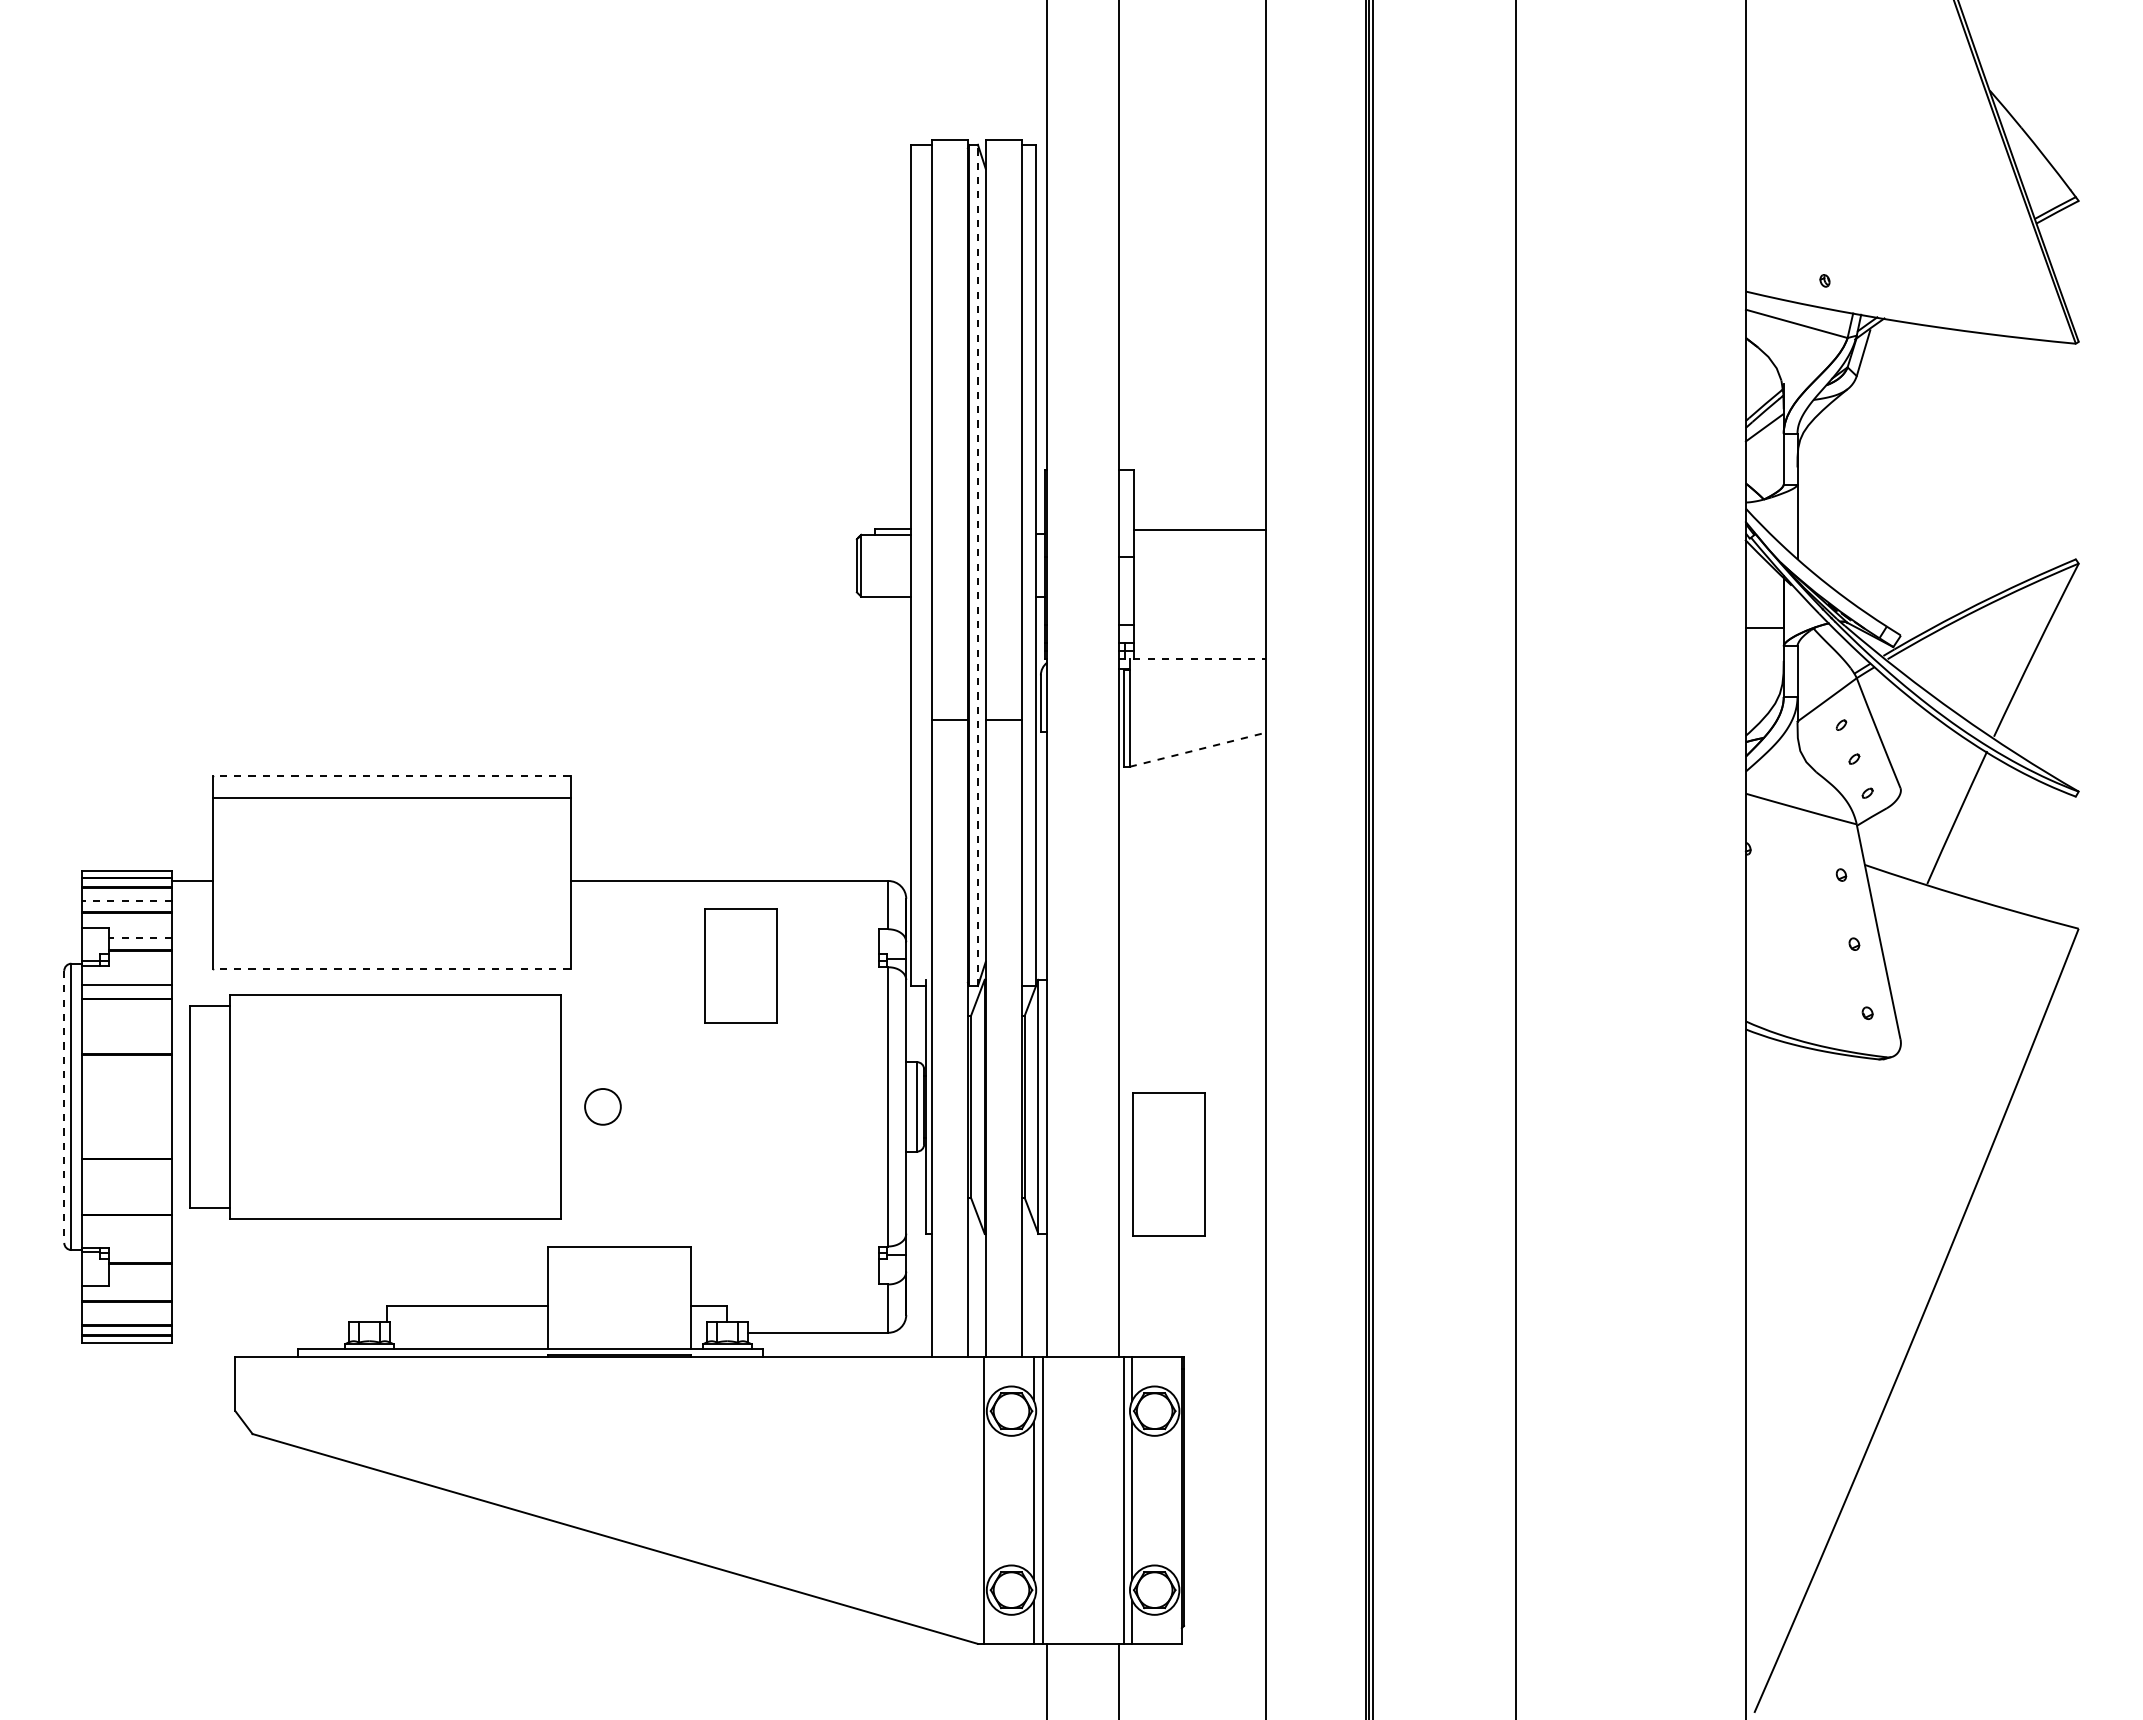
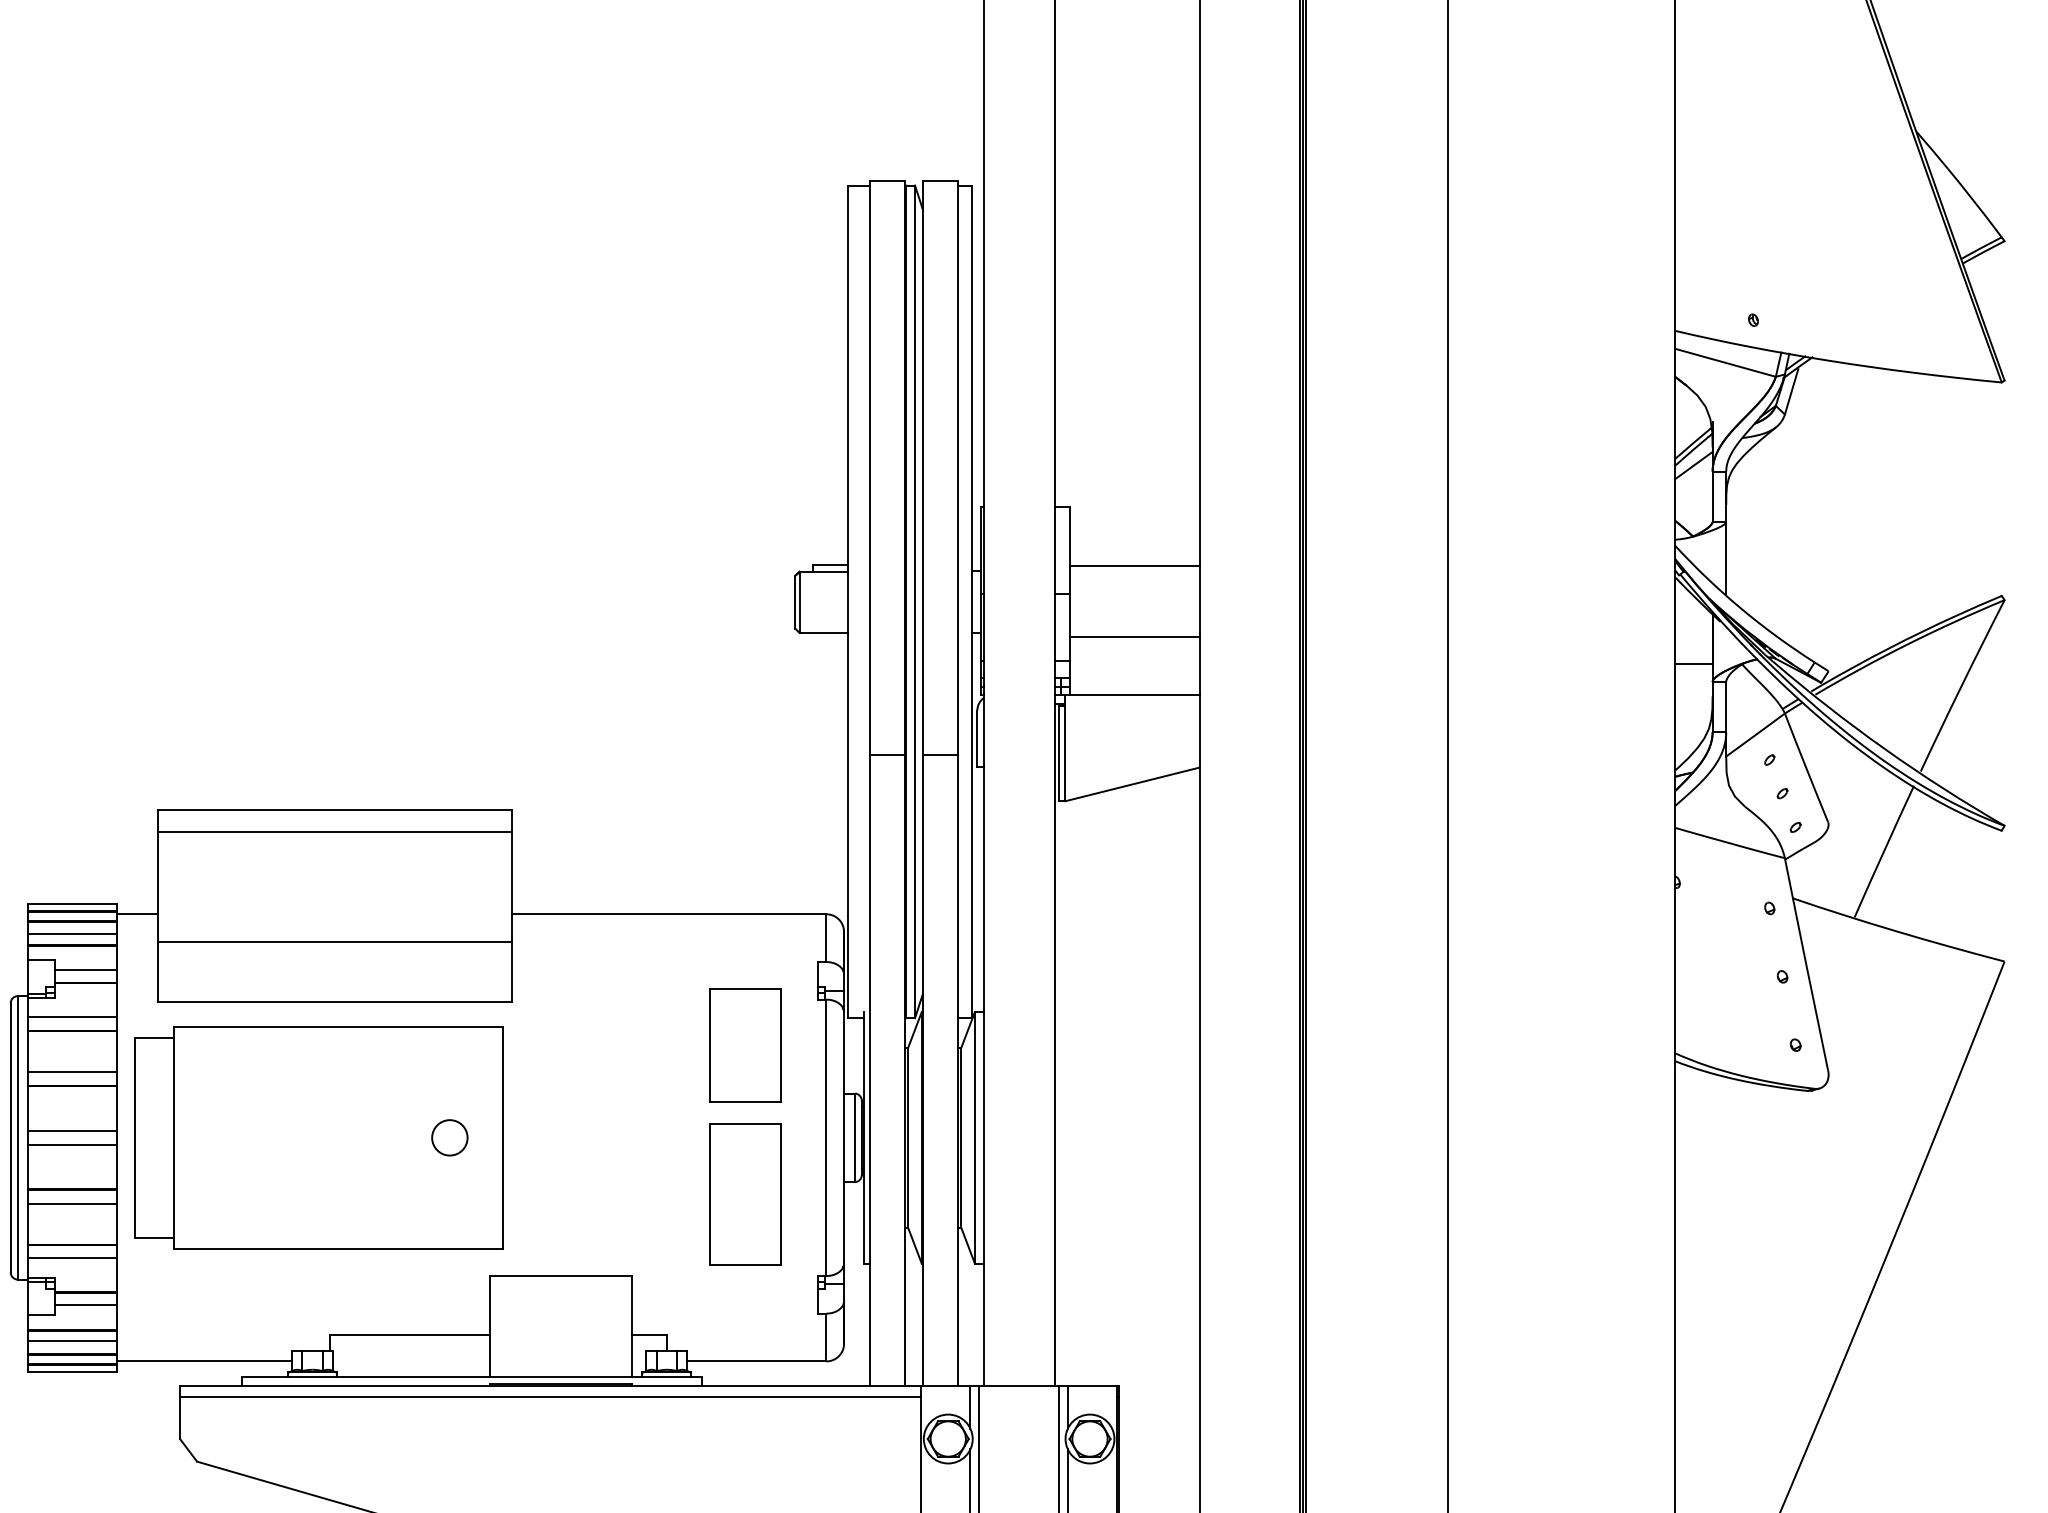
line: (977, 565) -> (914, 601), dashed -> solid
line: (1199, 601) -> (1134, 637), added
line: (1192, 659) -> (1127, 695), dashed -> solid
line: (1197, 749) -> (1132, 784), dashed -> solid
line: (391, 775) -> (334, 809), dashed -> solid
line: (126, 901) -> (72, 934), dashed -> solid
line: (391, 909) -> (334, 942), added
line: (139, 937) -> (85, 970), dashed -> solid
part: (740, 965) -> (745, 1045), moved
line: (391, 969) -> (334, 1001), dashed -> solid
line: (126, 1040) -> (72, 1072), added
line: (126, 1099) -> (72, 1130), added
circle: (602, 1106) -> (449, 1137), moved
line: (64, 1107) -> (10, 1138), dashed -> solid
line: (126, 1114) -> (72, 1145), added
part: (1168, 1164) -> (745, 1194), moved
line: (126, 1173) -> (72, 1203), added
line: (126, 1228) -> (72, 1258), added
line: (140, 1276) -> (86, 1305), added
line: (126, 1312) -> (72, 1341), added
line: (259, 1332) -> (203, 1361), added
line: (609, 1368) -> (550, 1396), added

